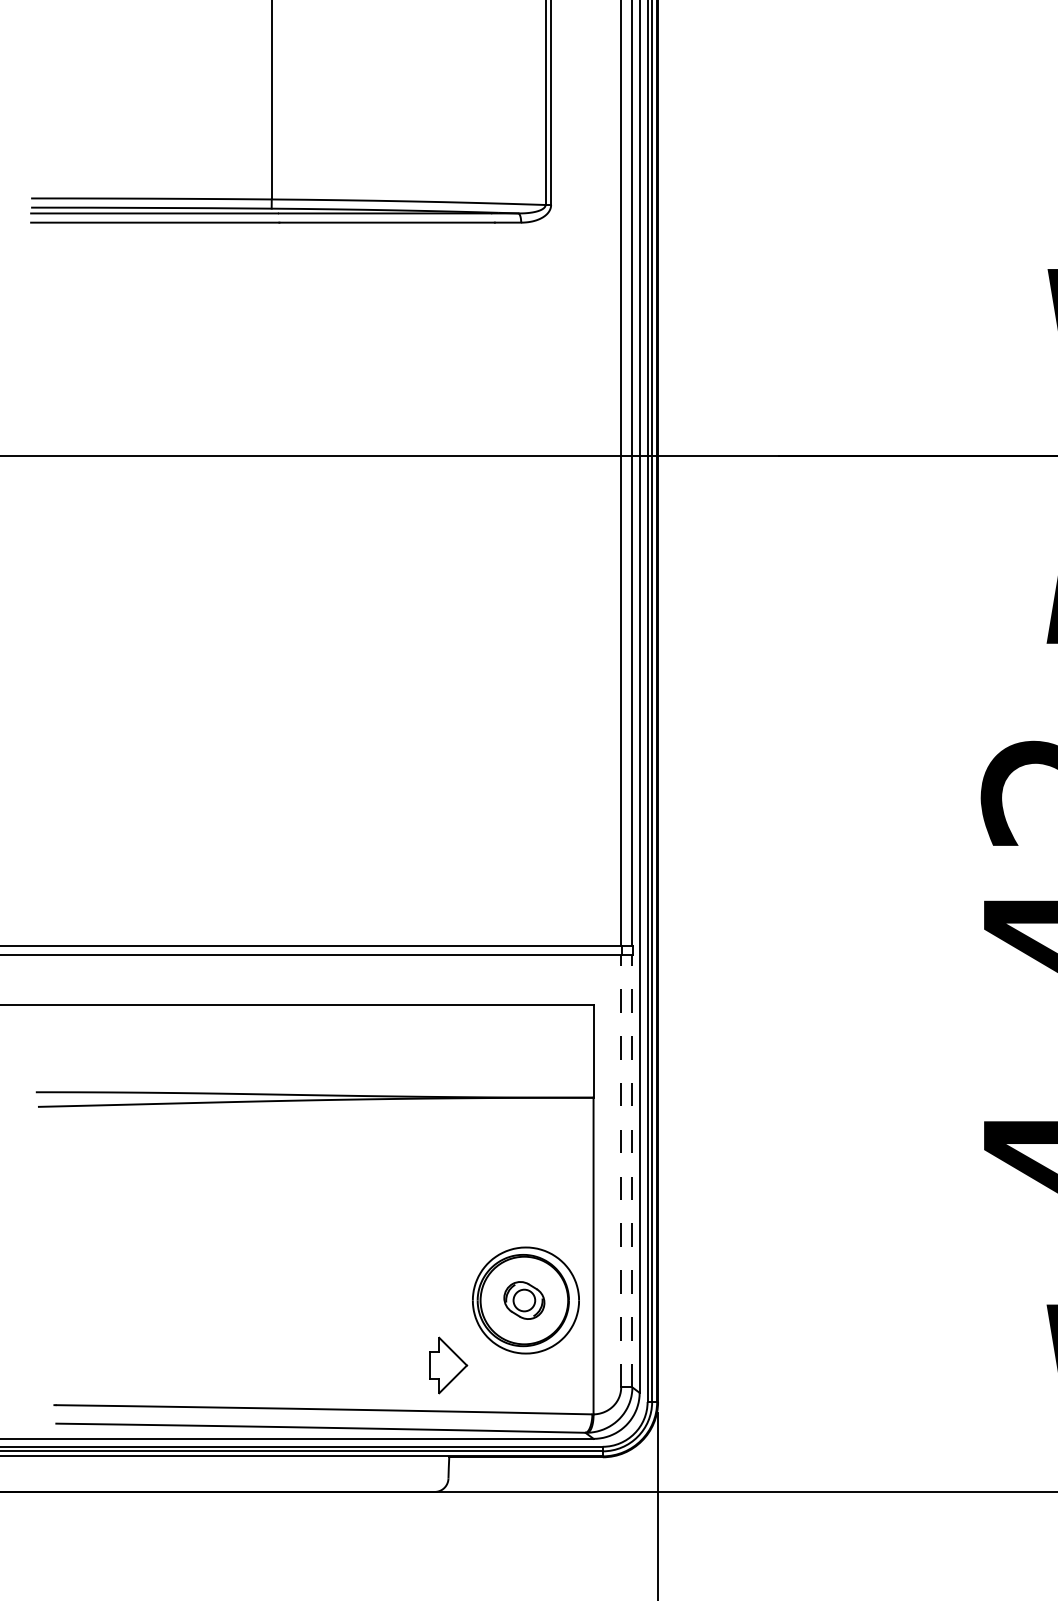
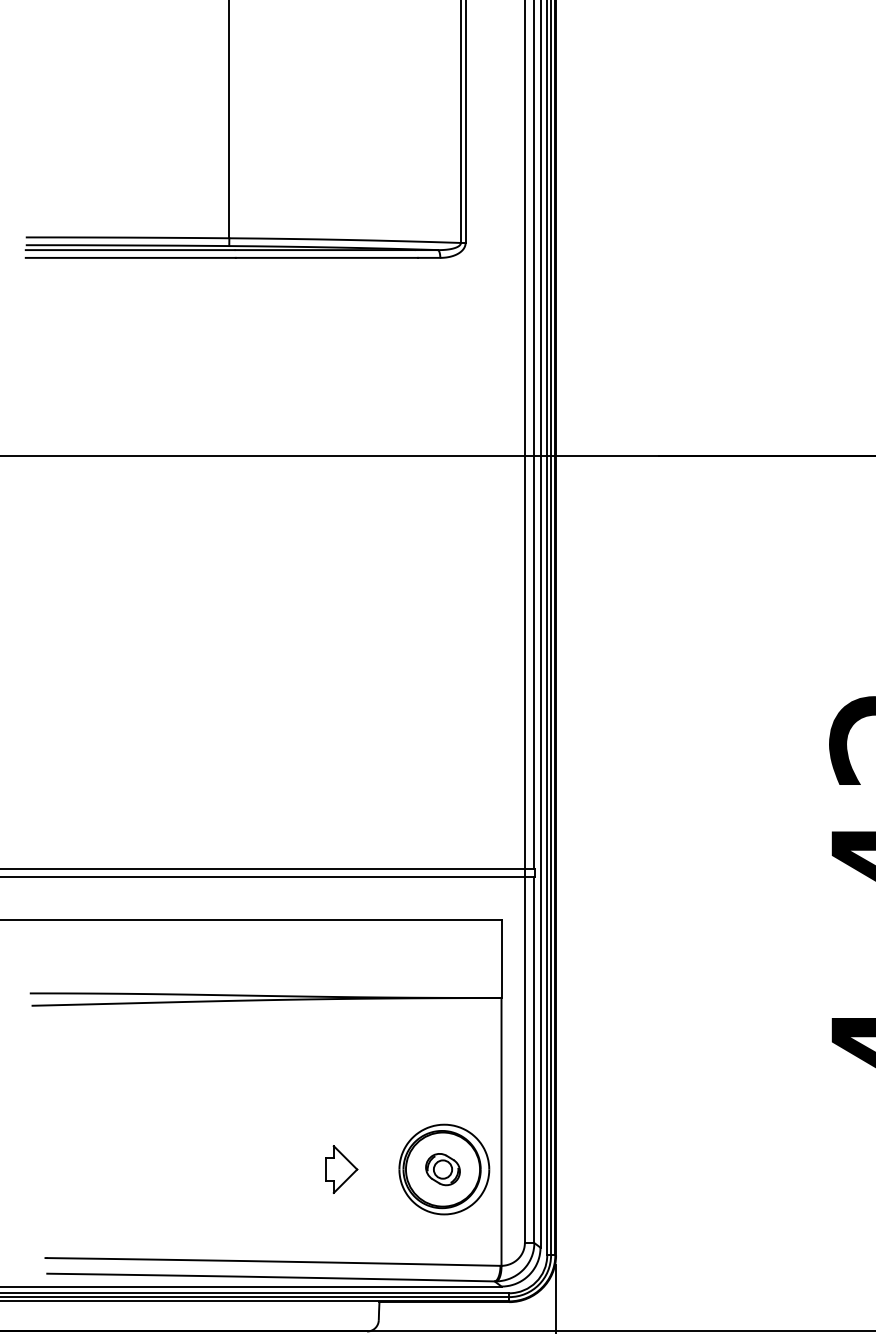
line: (621, 1170) -> (525, 1059), dashed -> solid
line: (632, 1170) -> (534, 1059), dashed -> solid
part: (448, 1365) -> (341, 1169), moved

